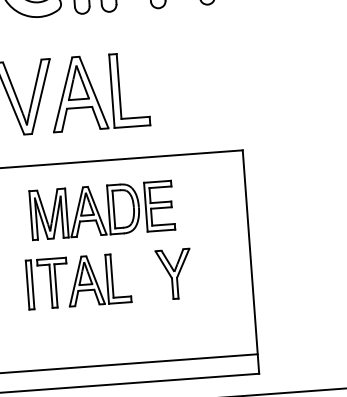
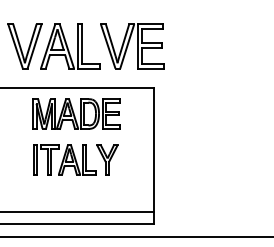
part: (201, 84) -> (132, 46), added
part: (101, 209) -> (76, 113), moved
part: (77, 280) -> (64, 159), moved

